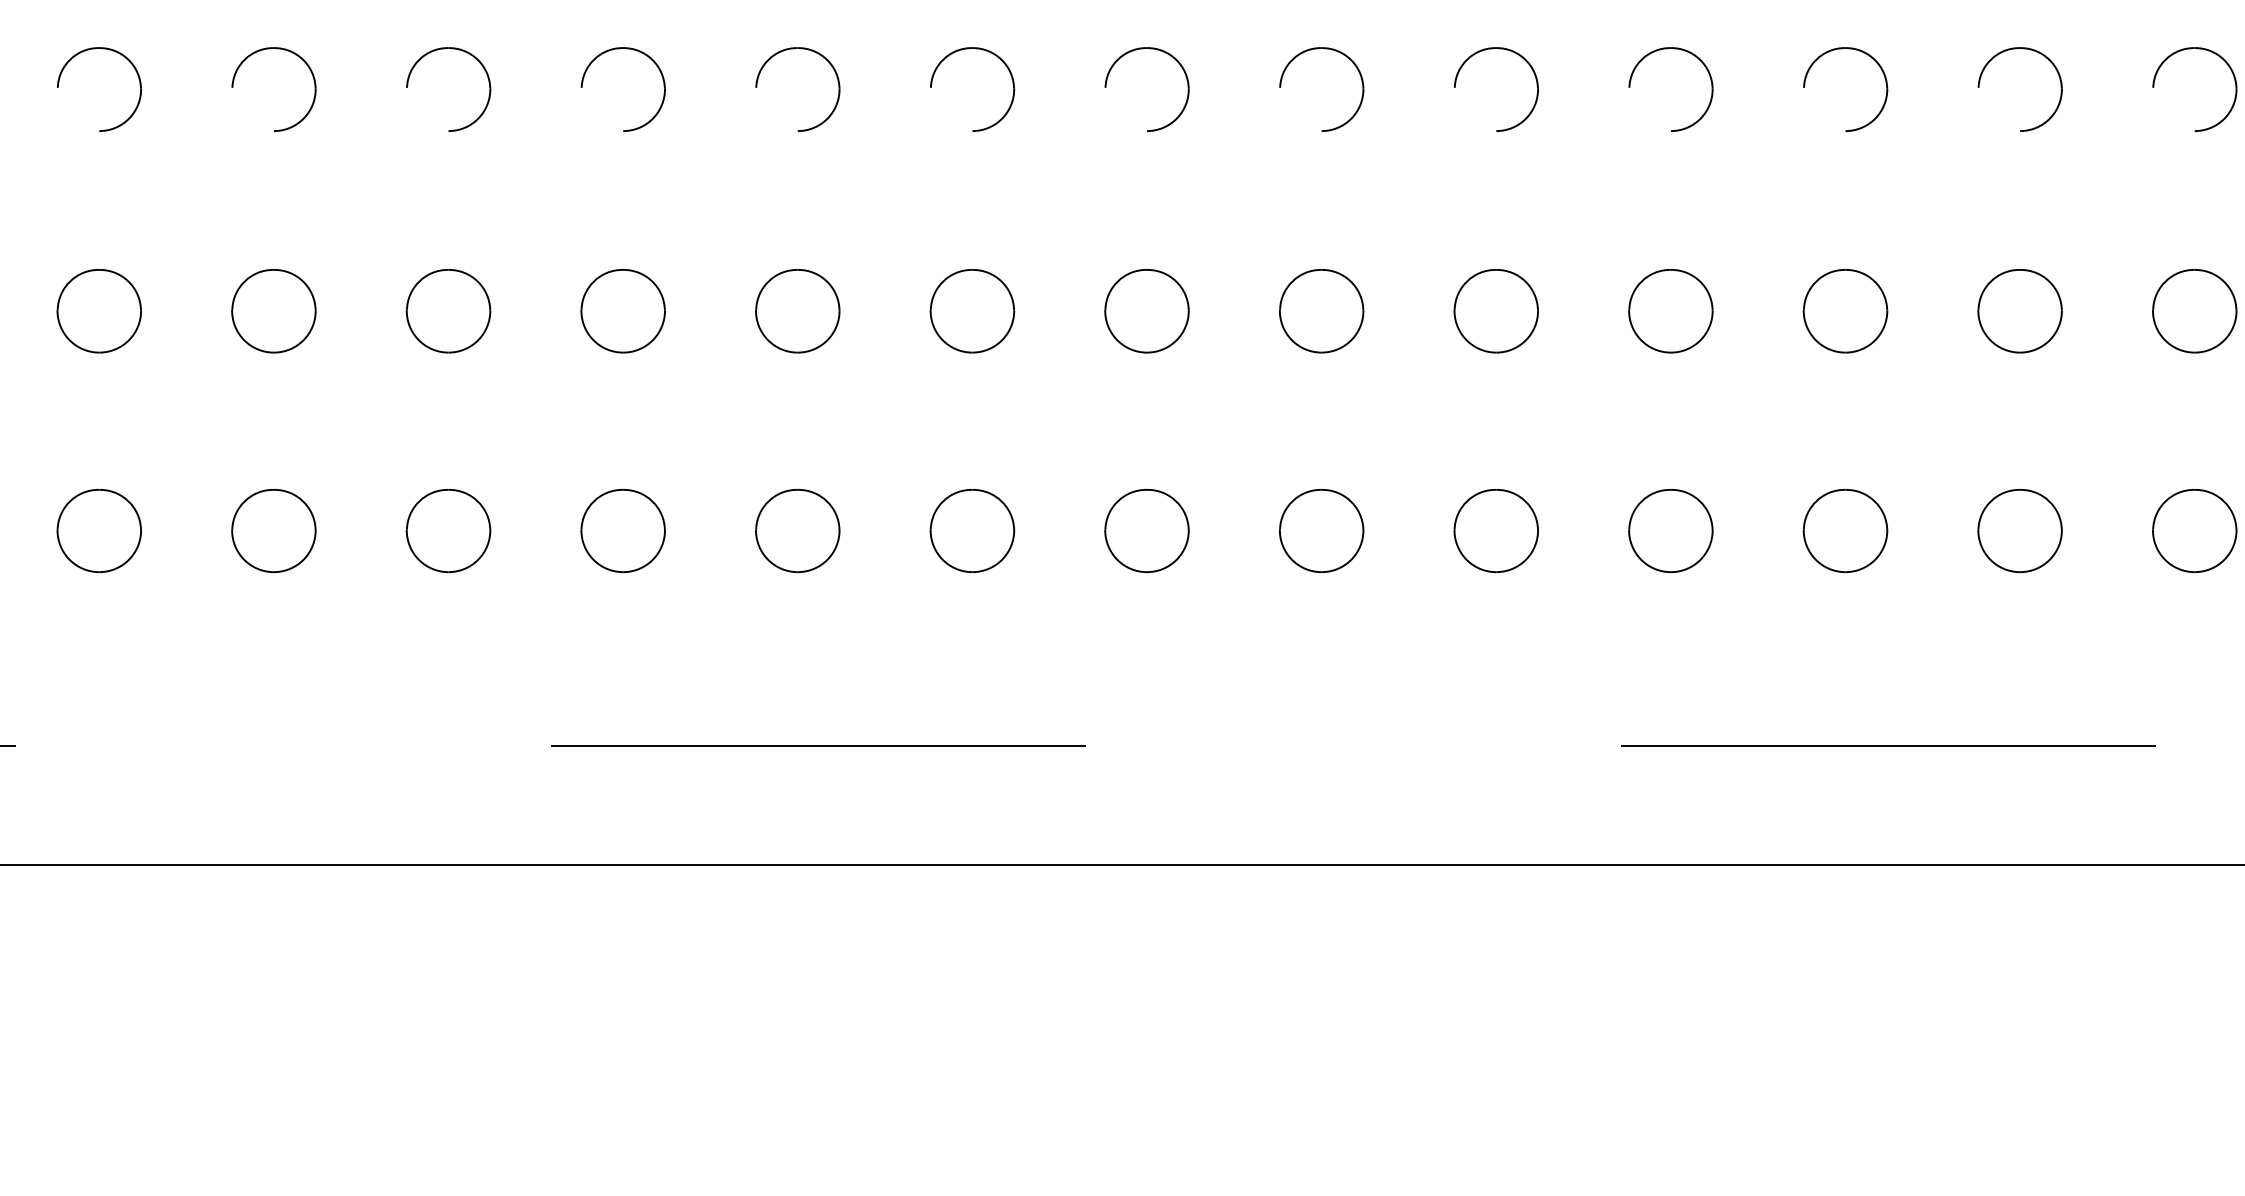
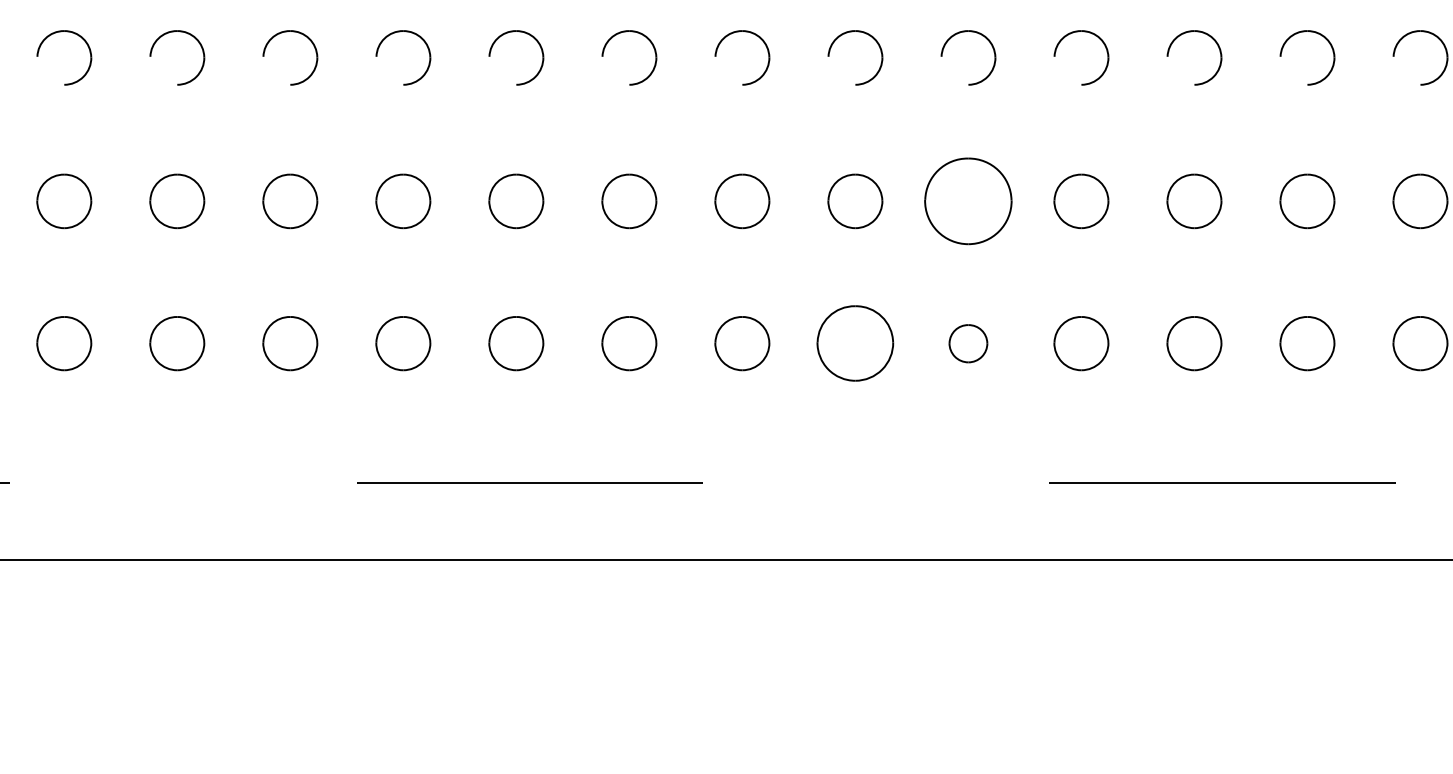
part: (1496, 311) -> (968, 201), size x1.6
part: (1321, 530) -> (855, 343), size x1.4
part: (1496, 530) -> (968, 343), size x0.7

